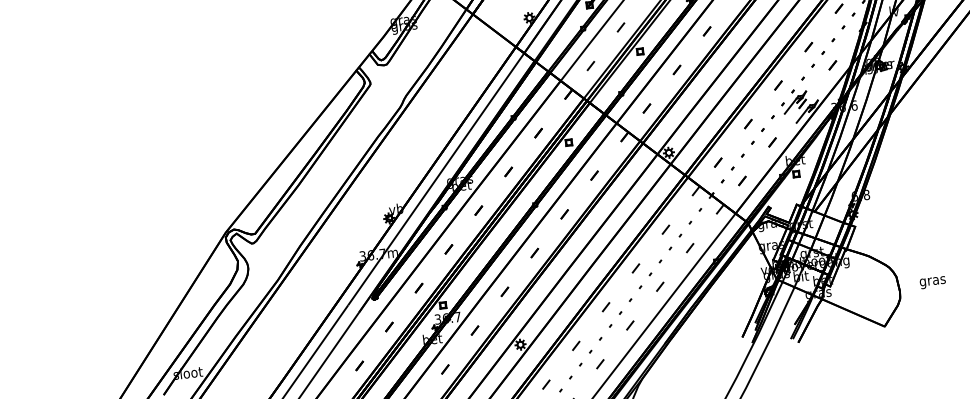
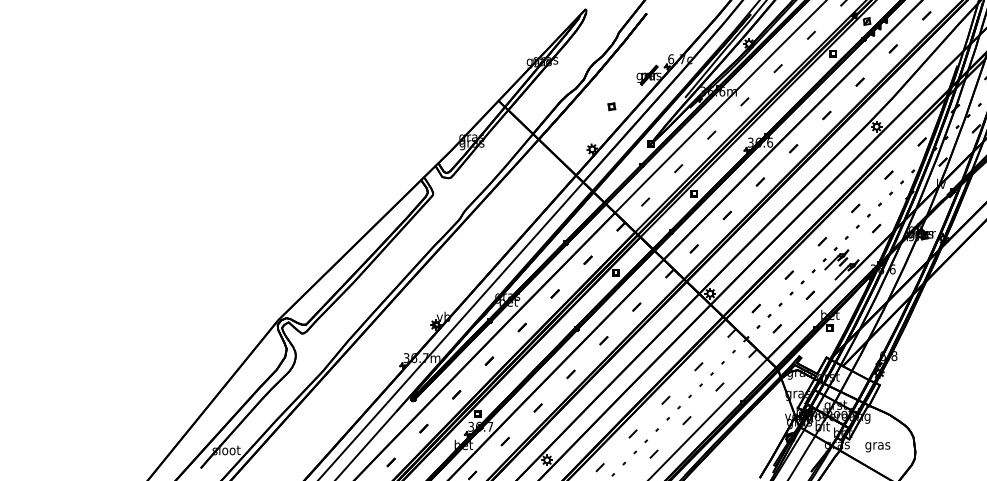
text: (932, 282) -> (877, 447), moved

